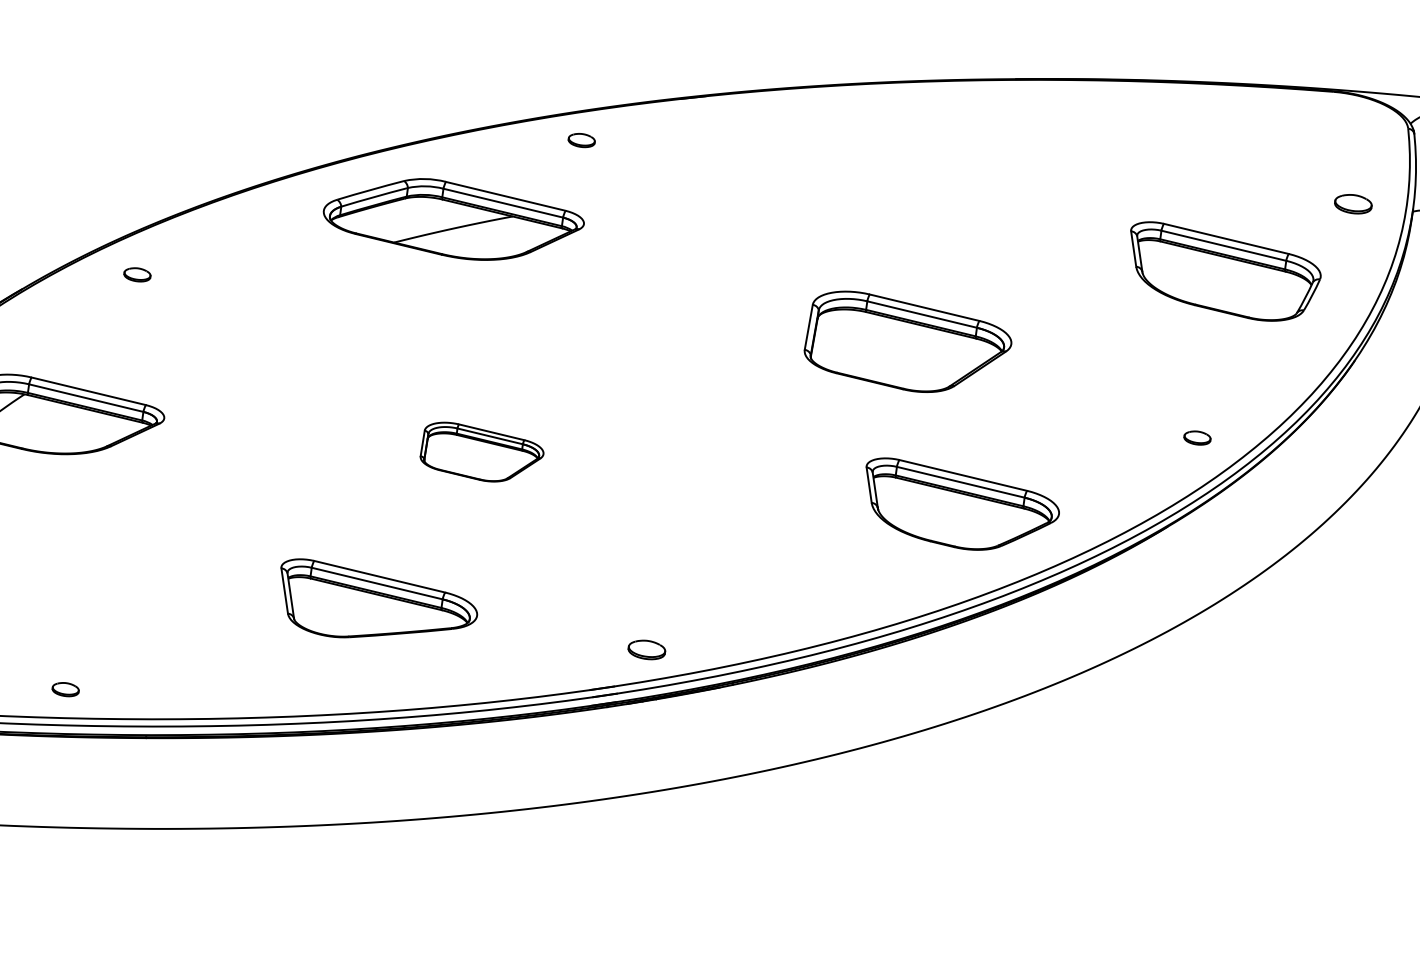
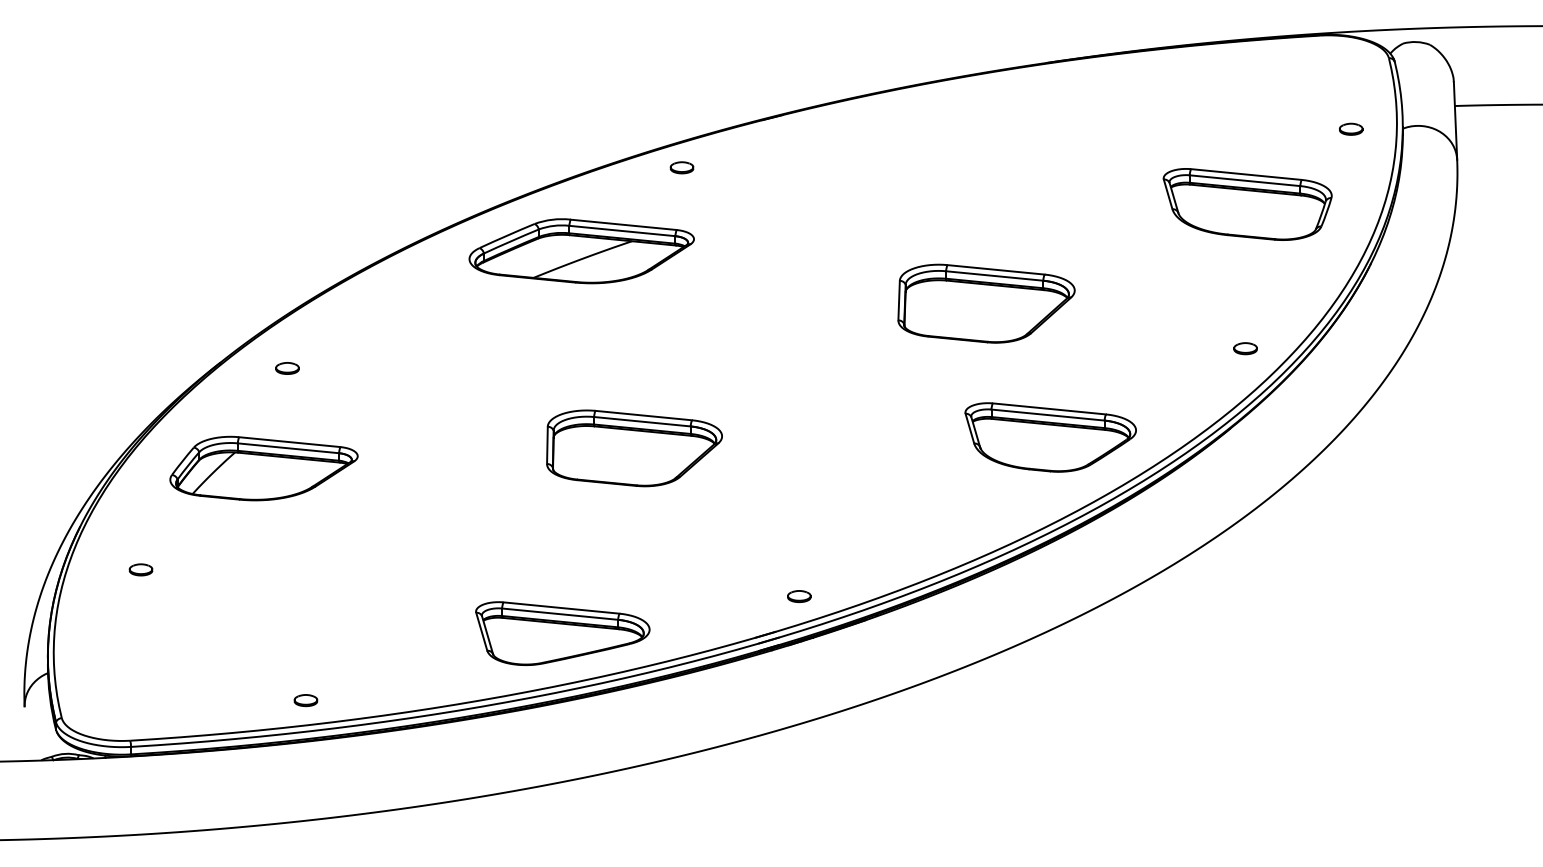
part: (1354, 203) -> (1351, 128), size x0.71
part: (137, 274) -> (287, 368), moved
part: (482, 454) -> (634, 448), size x1.67
part: (376, 606) -> (562, 633), moved
part: (647, 649) -> (799, 596), size x0.71

